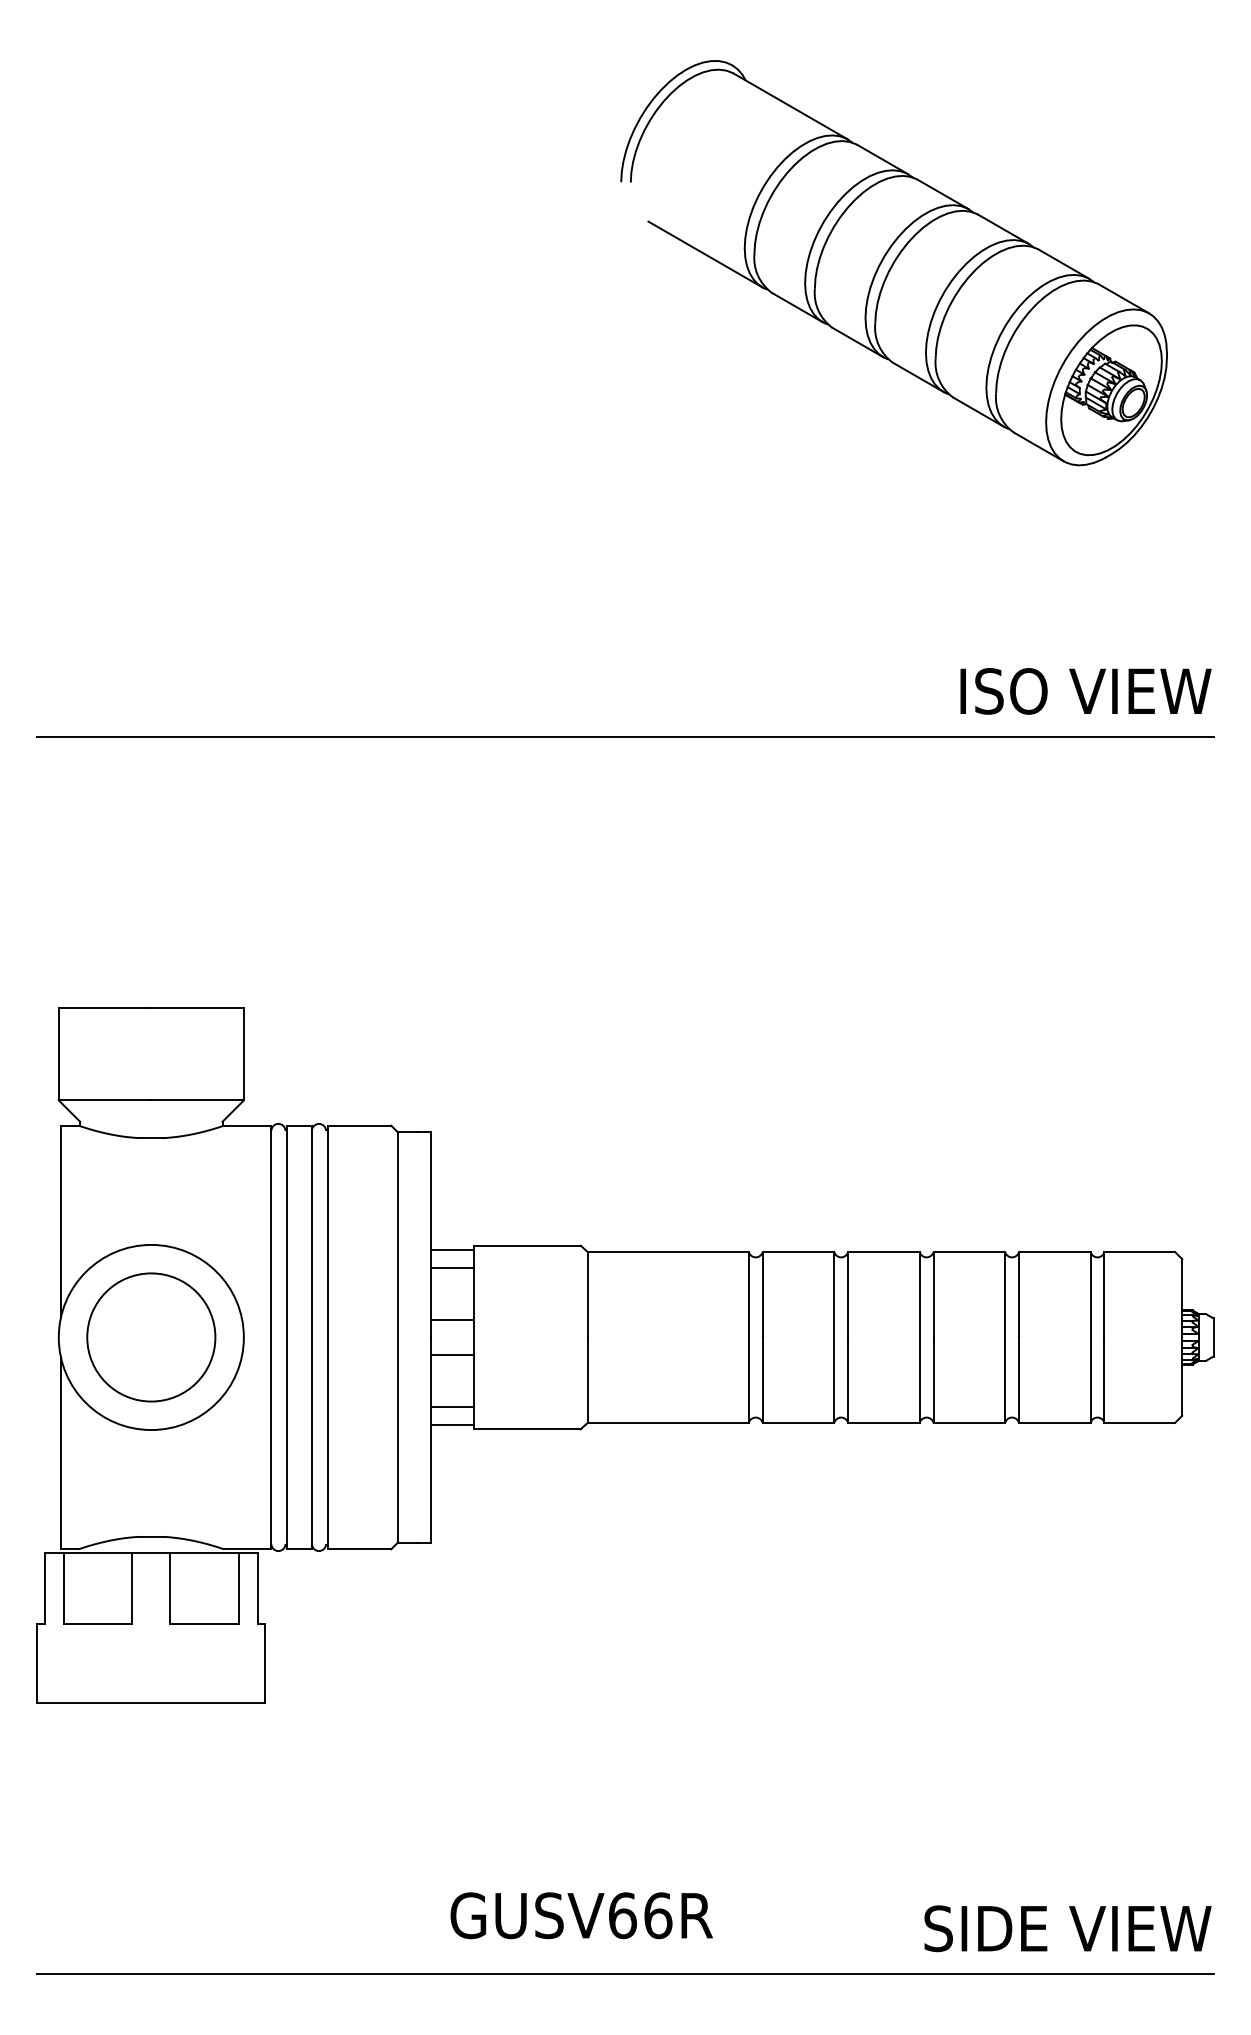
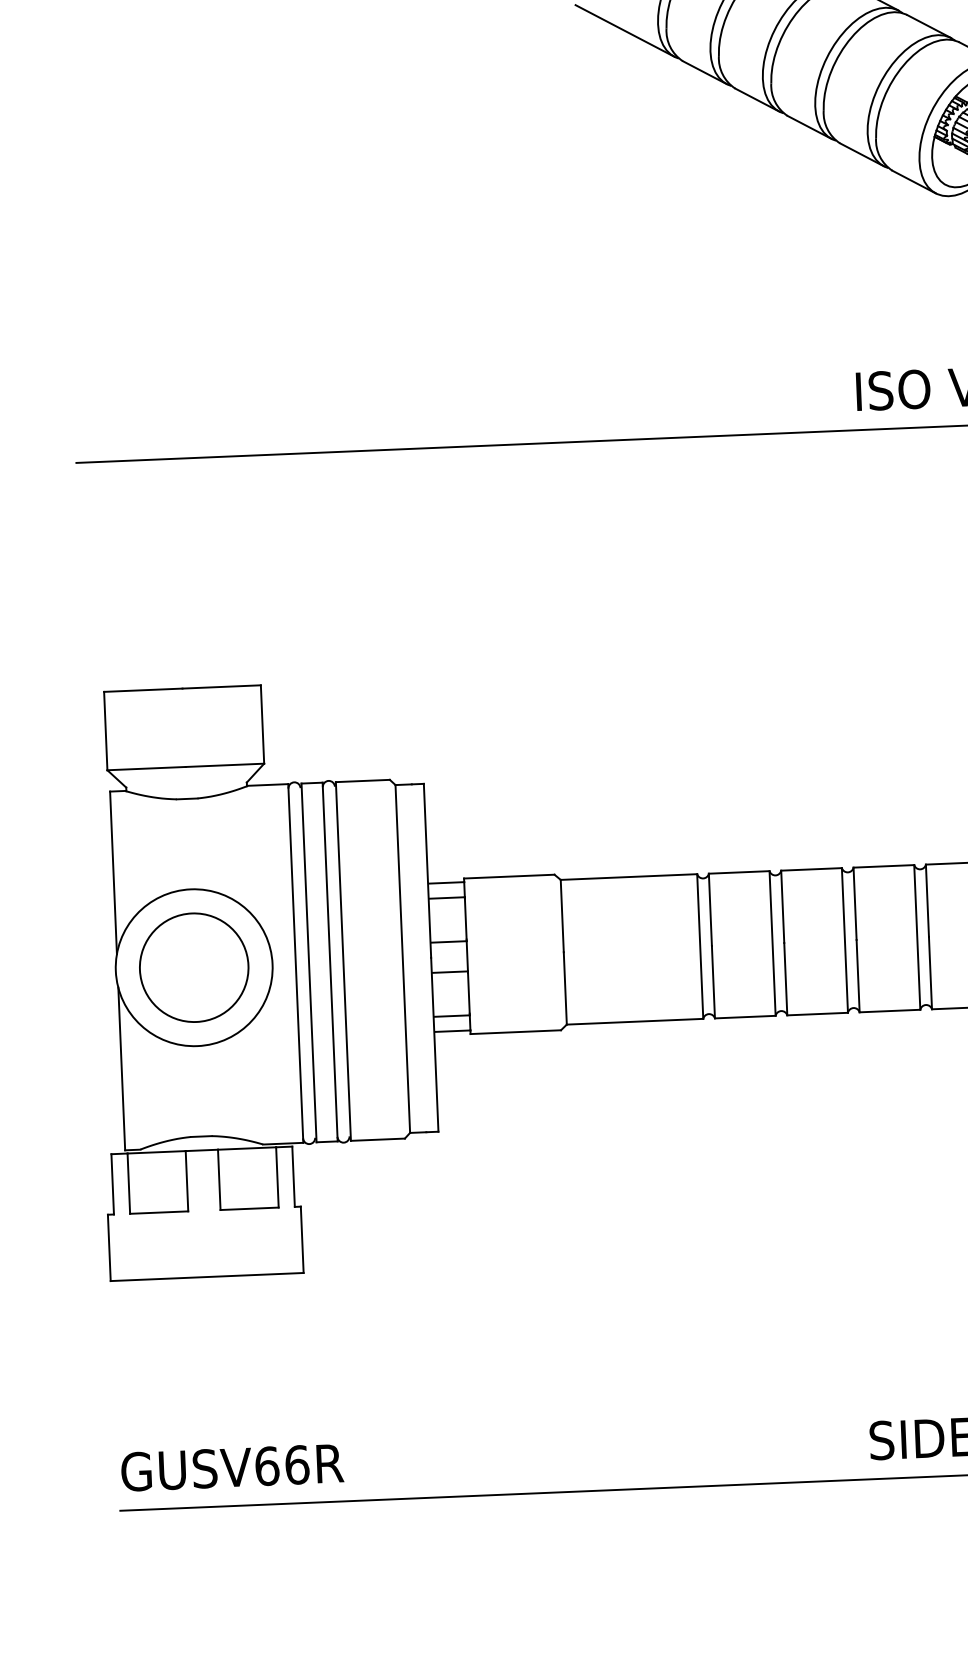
text: (581, 1915) -> (232, 1467), moved

